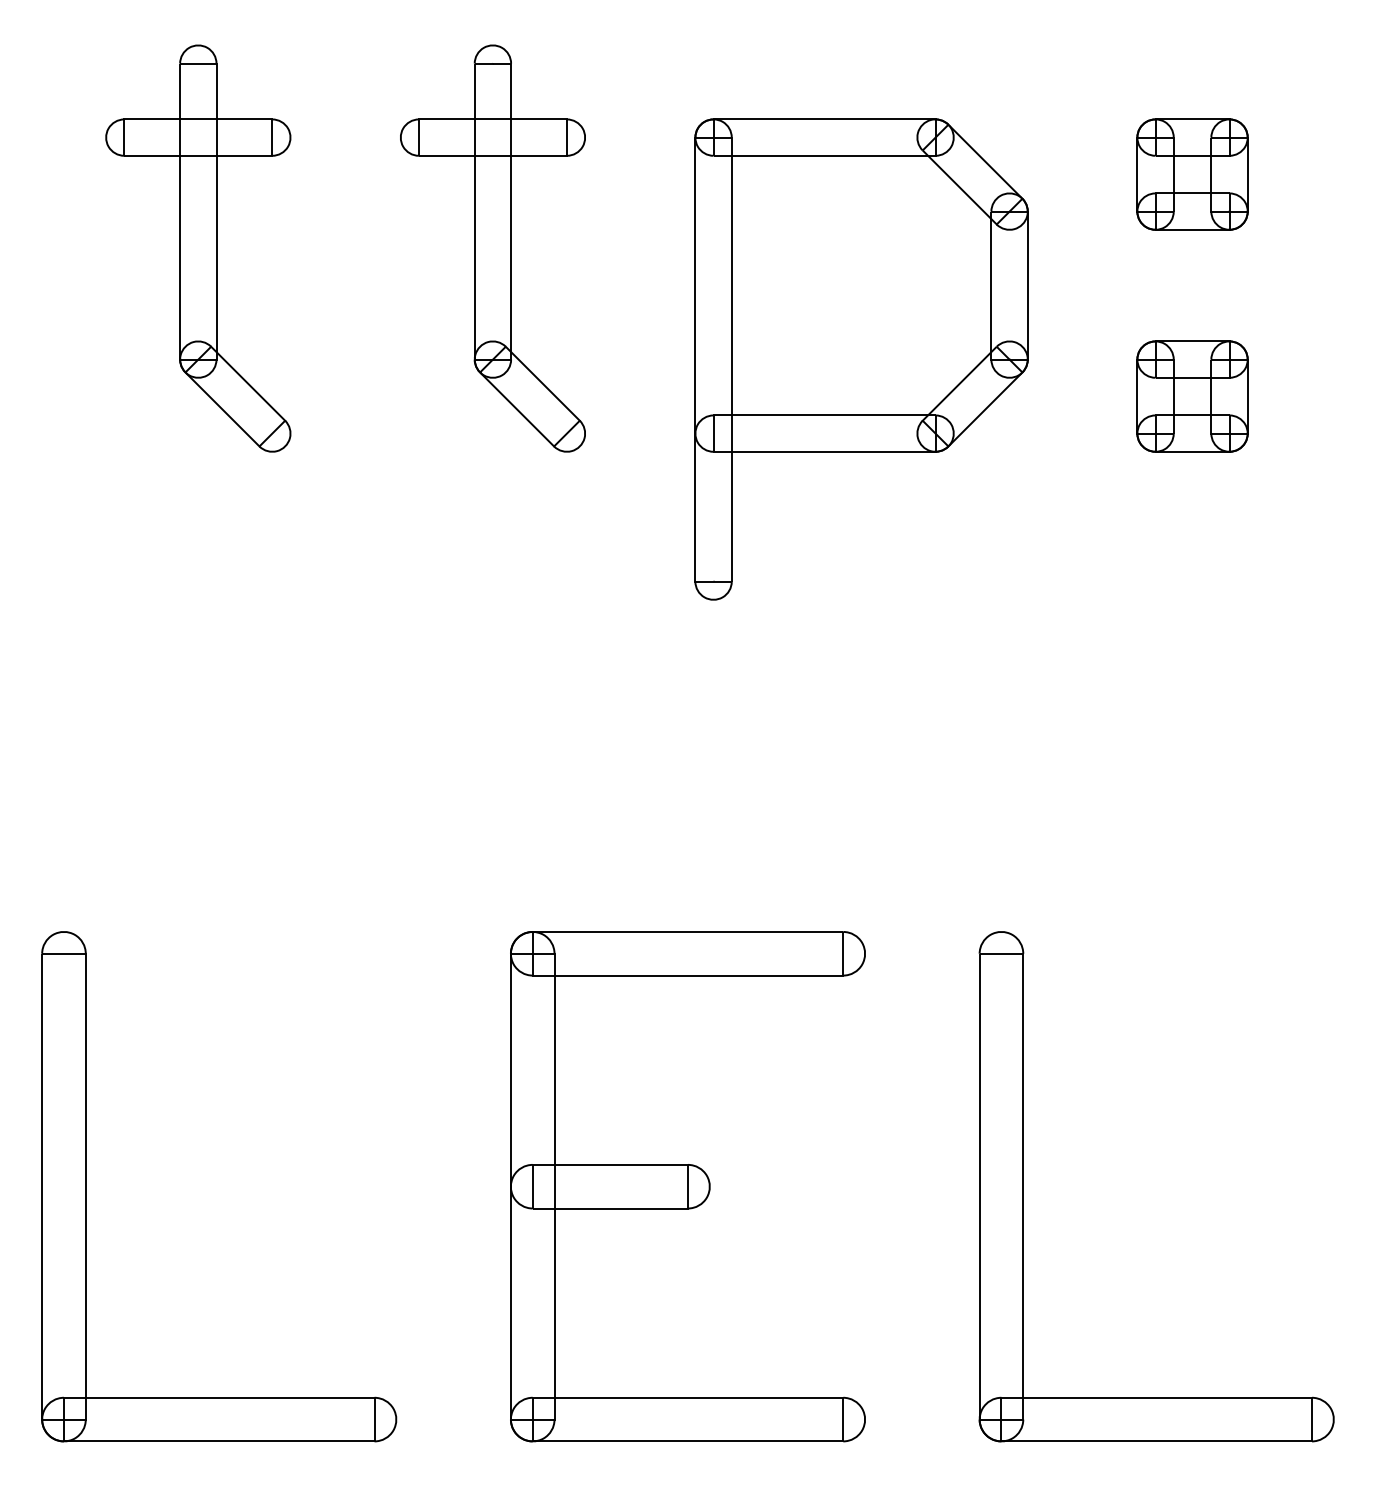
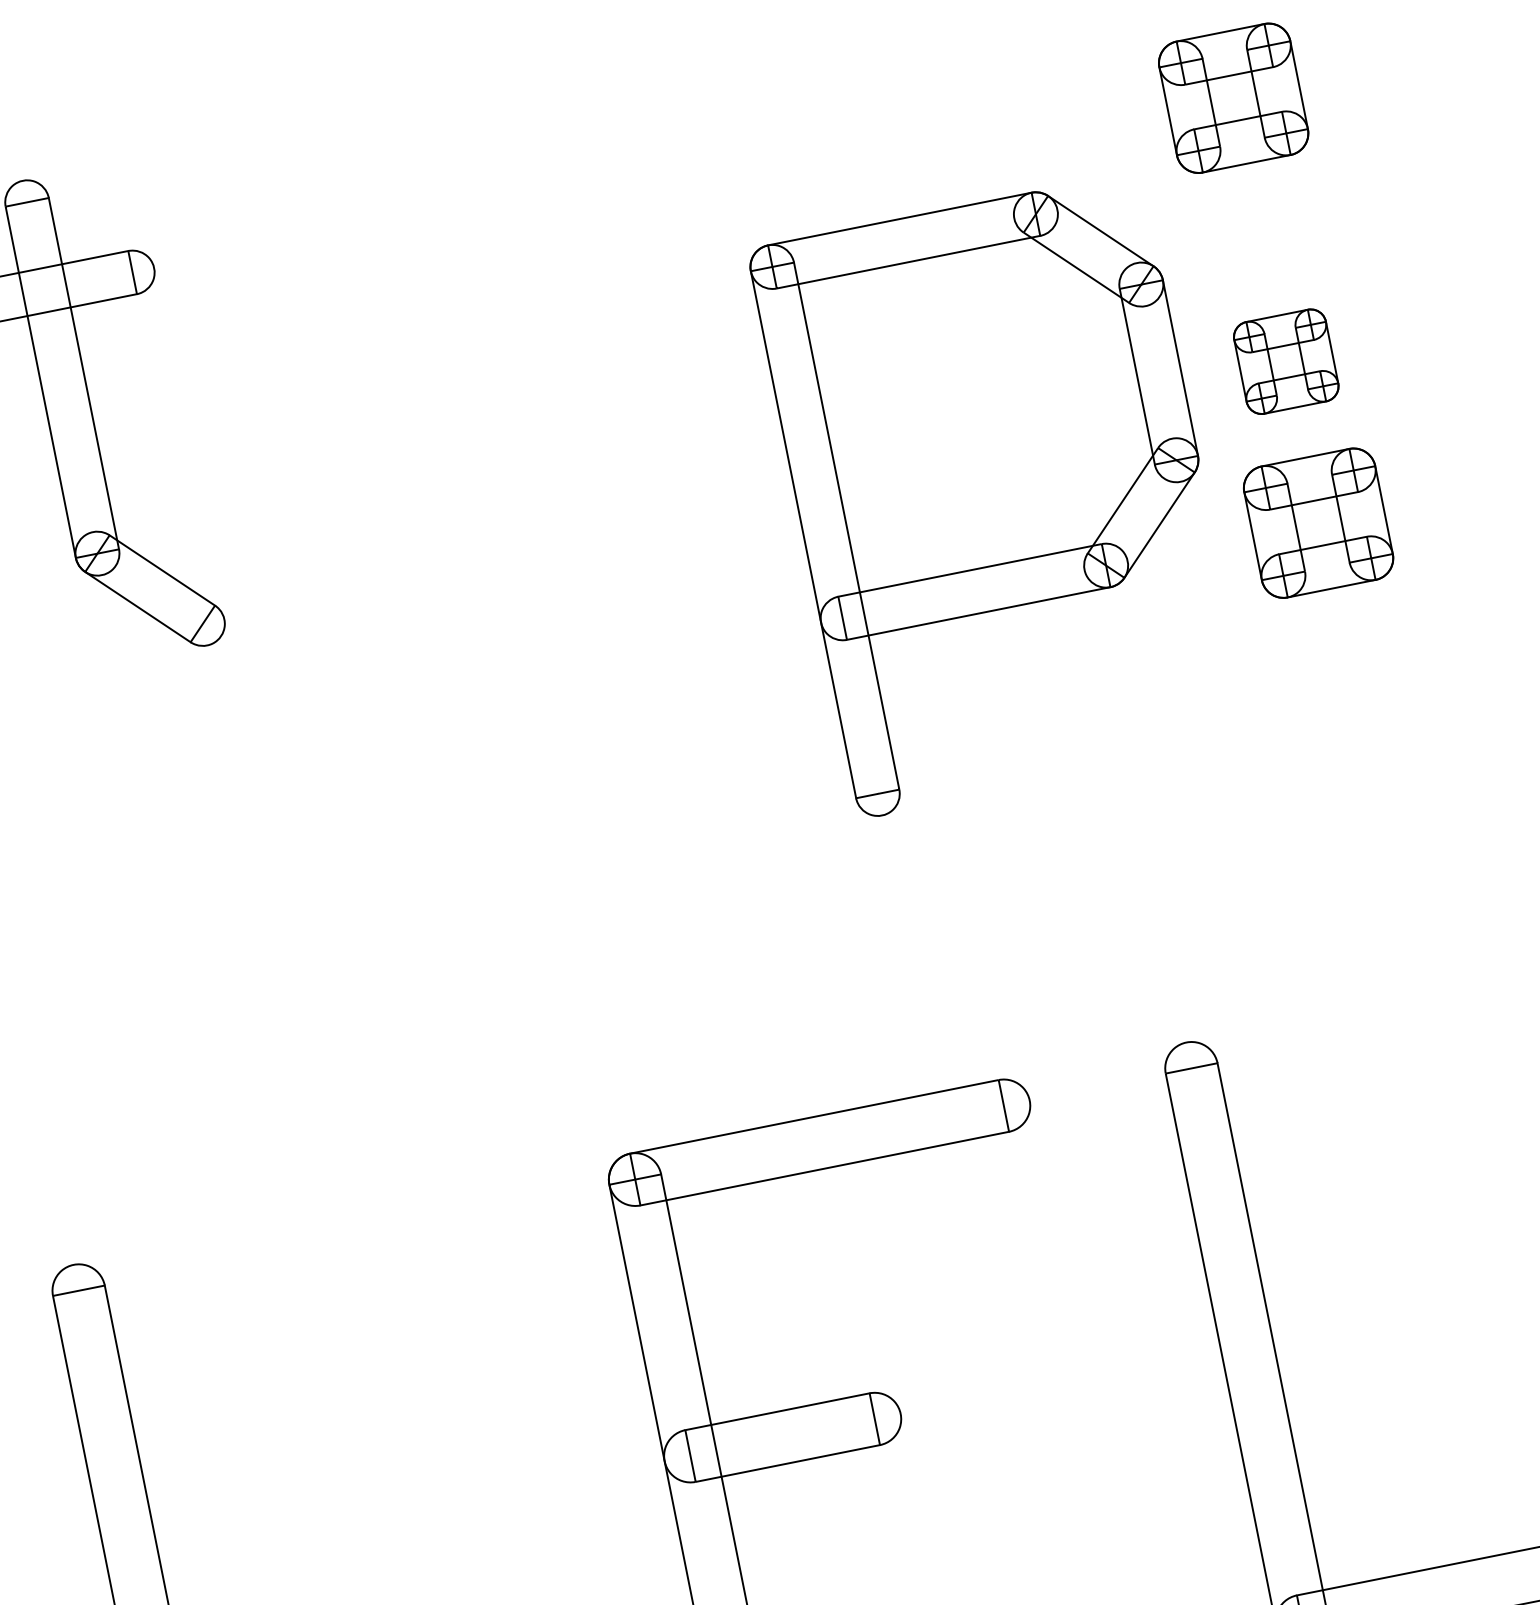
part: (492, 248) -> (420, 352), removed
part: (861, 359) -> (1000, 495), moved
part: (1192, 396) -> (1286, 361), size x0.7
part: (1192, 532) -> (1318, 523), added

